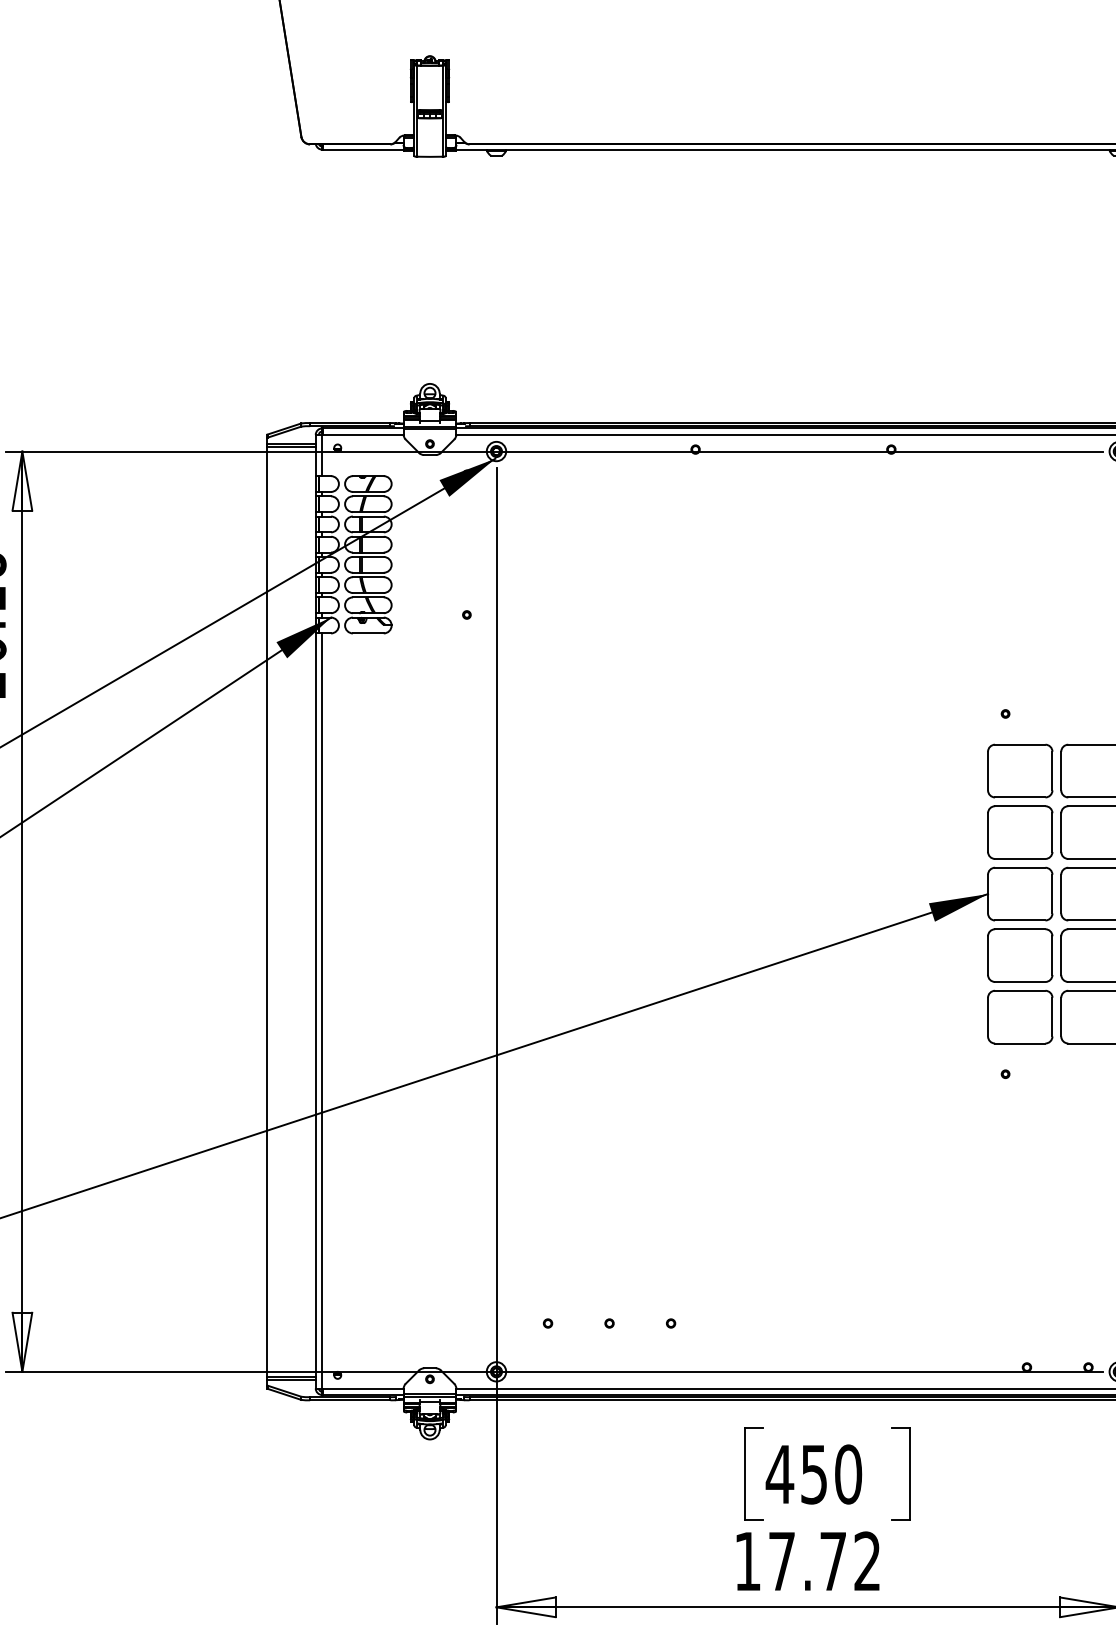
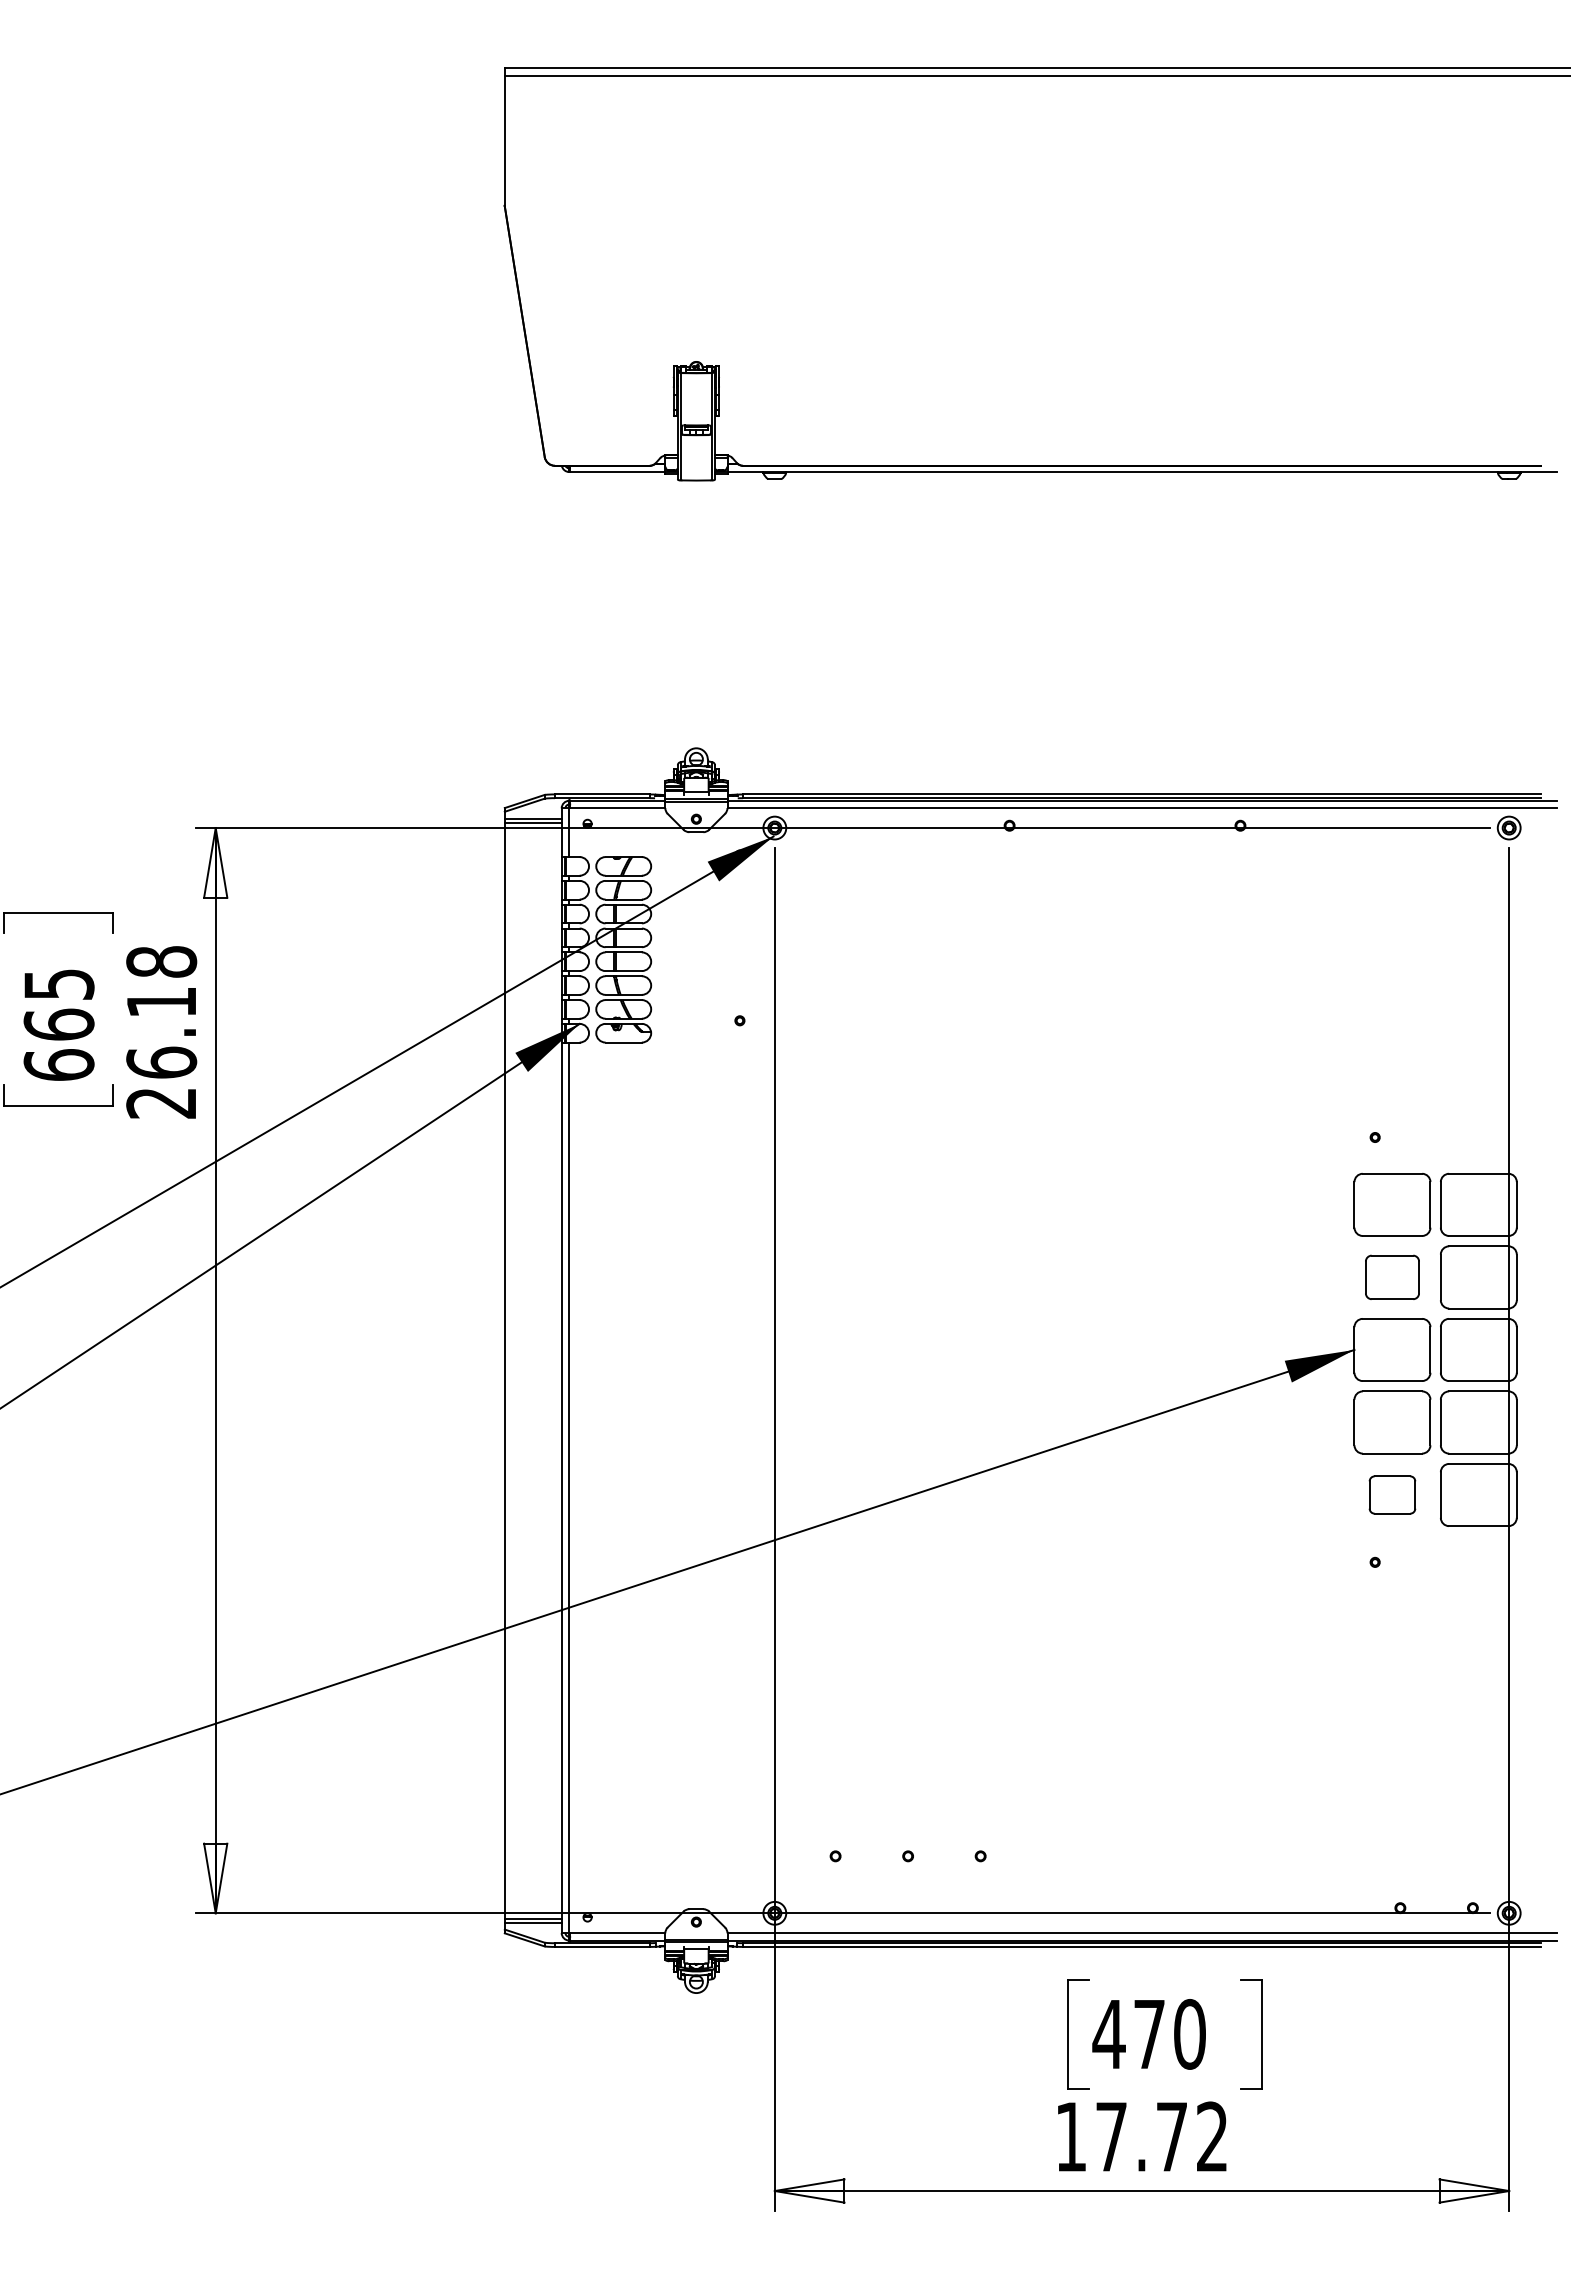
part: (1020, 832) -> (1392, 1277), size x0.7
part: (1020, 1016) -> (1392, 1494), size x0.6
text: (814, 1474) -> (1149, 2034), 450 -> 470

